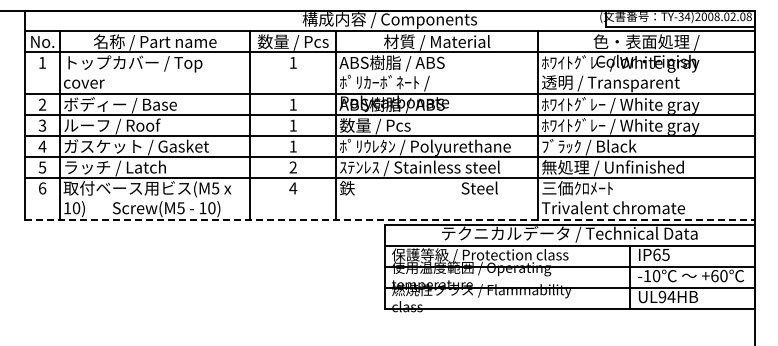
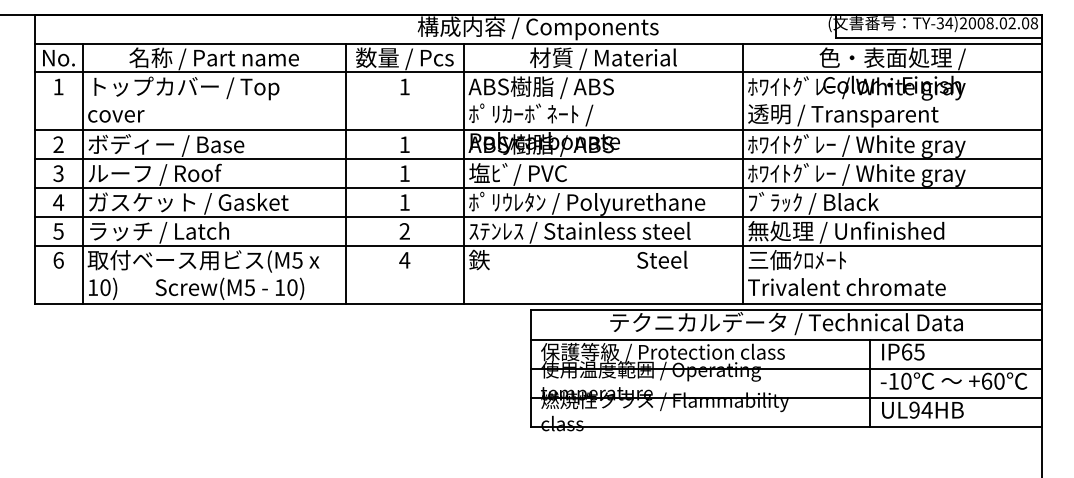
text: (375, 126) -> (518, 174), 数量 / Pcs -> 塩ﾋﾞ/ PVC
line: (389, 219) -> (537, 303), dashed -> solid

